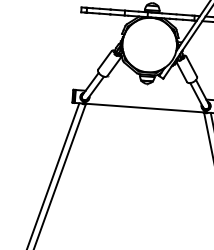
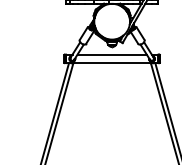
line: (145, 94) -> (111, 54), added

